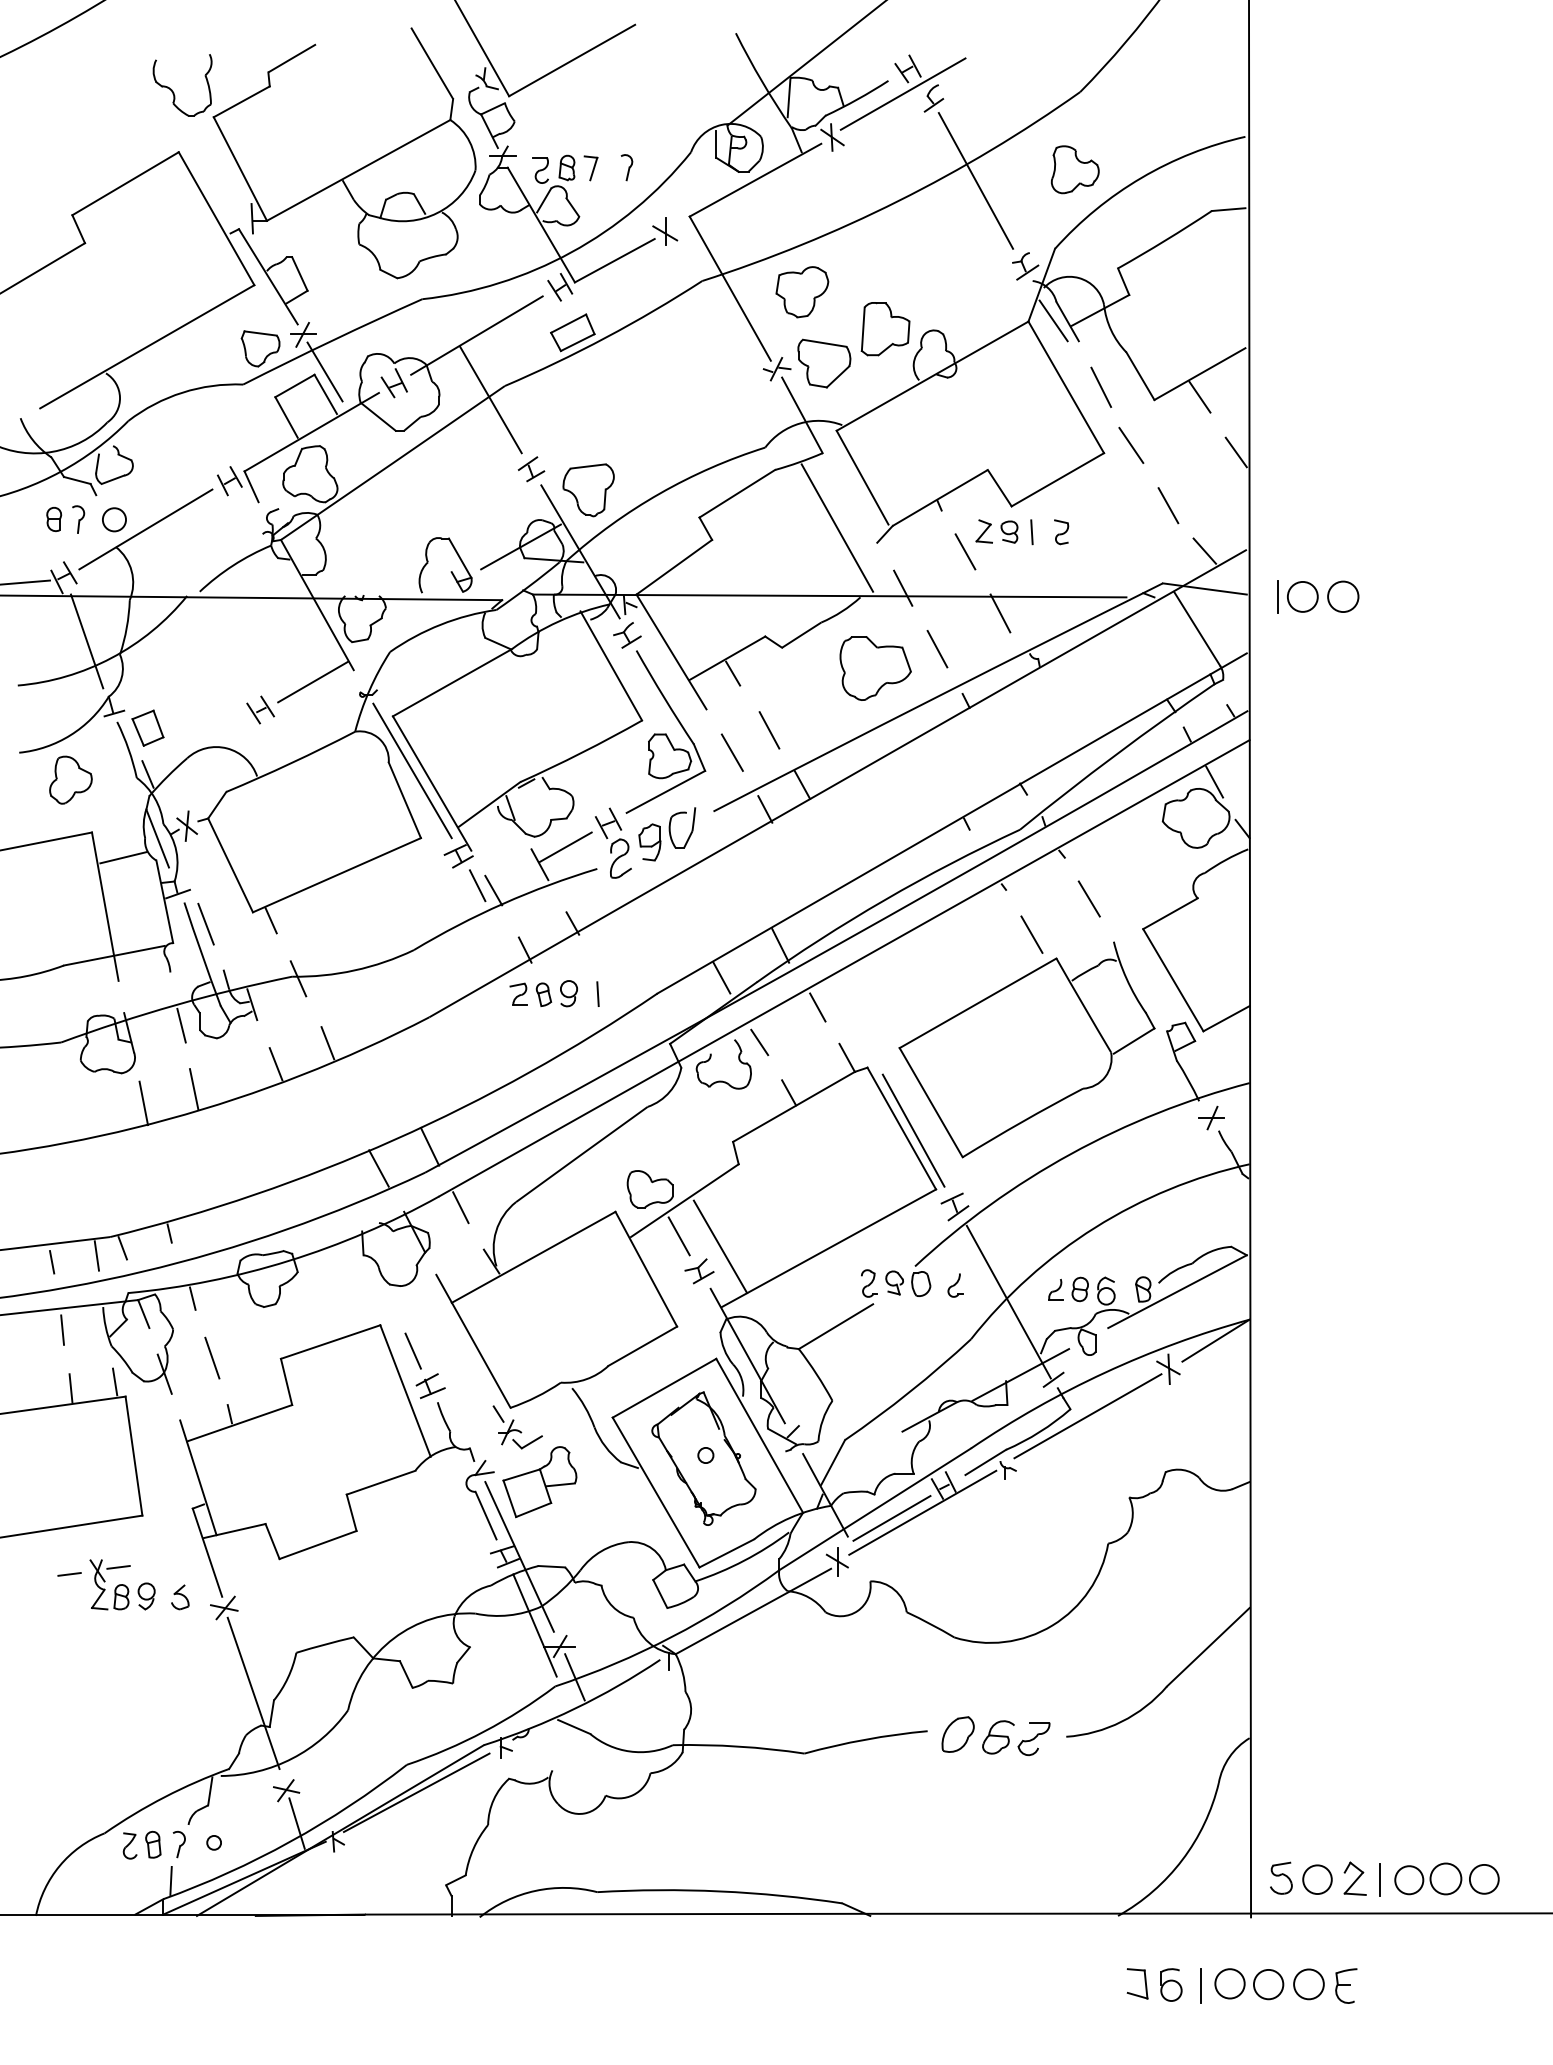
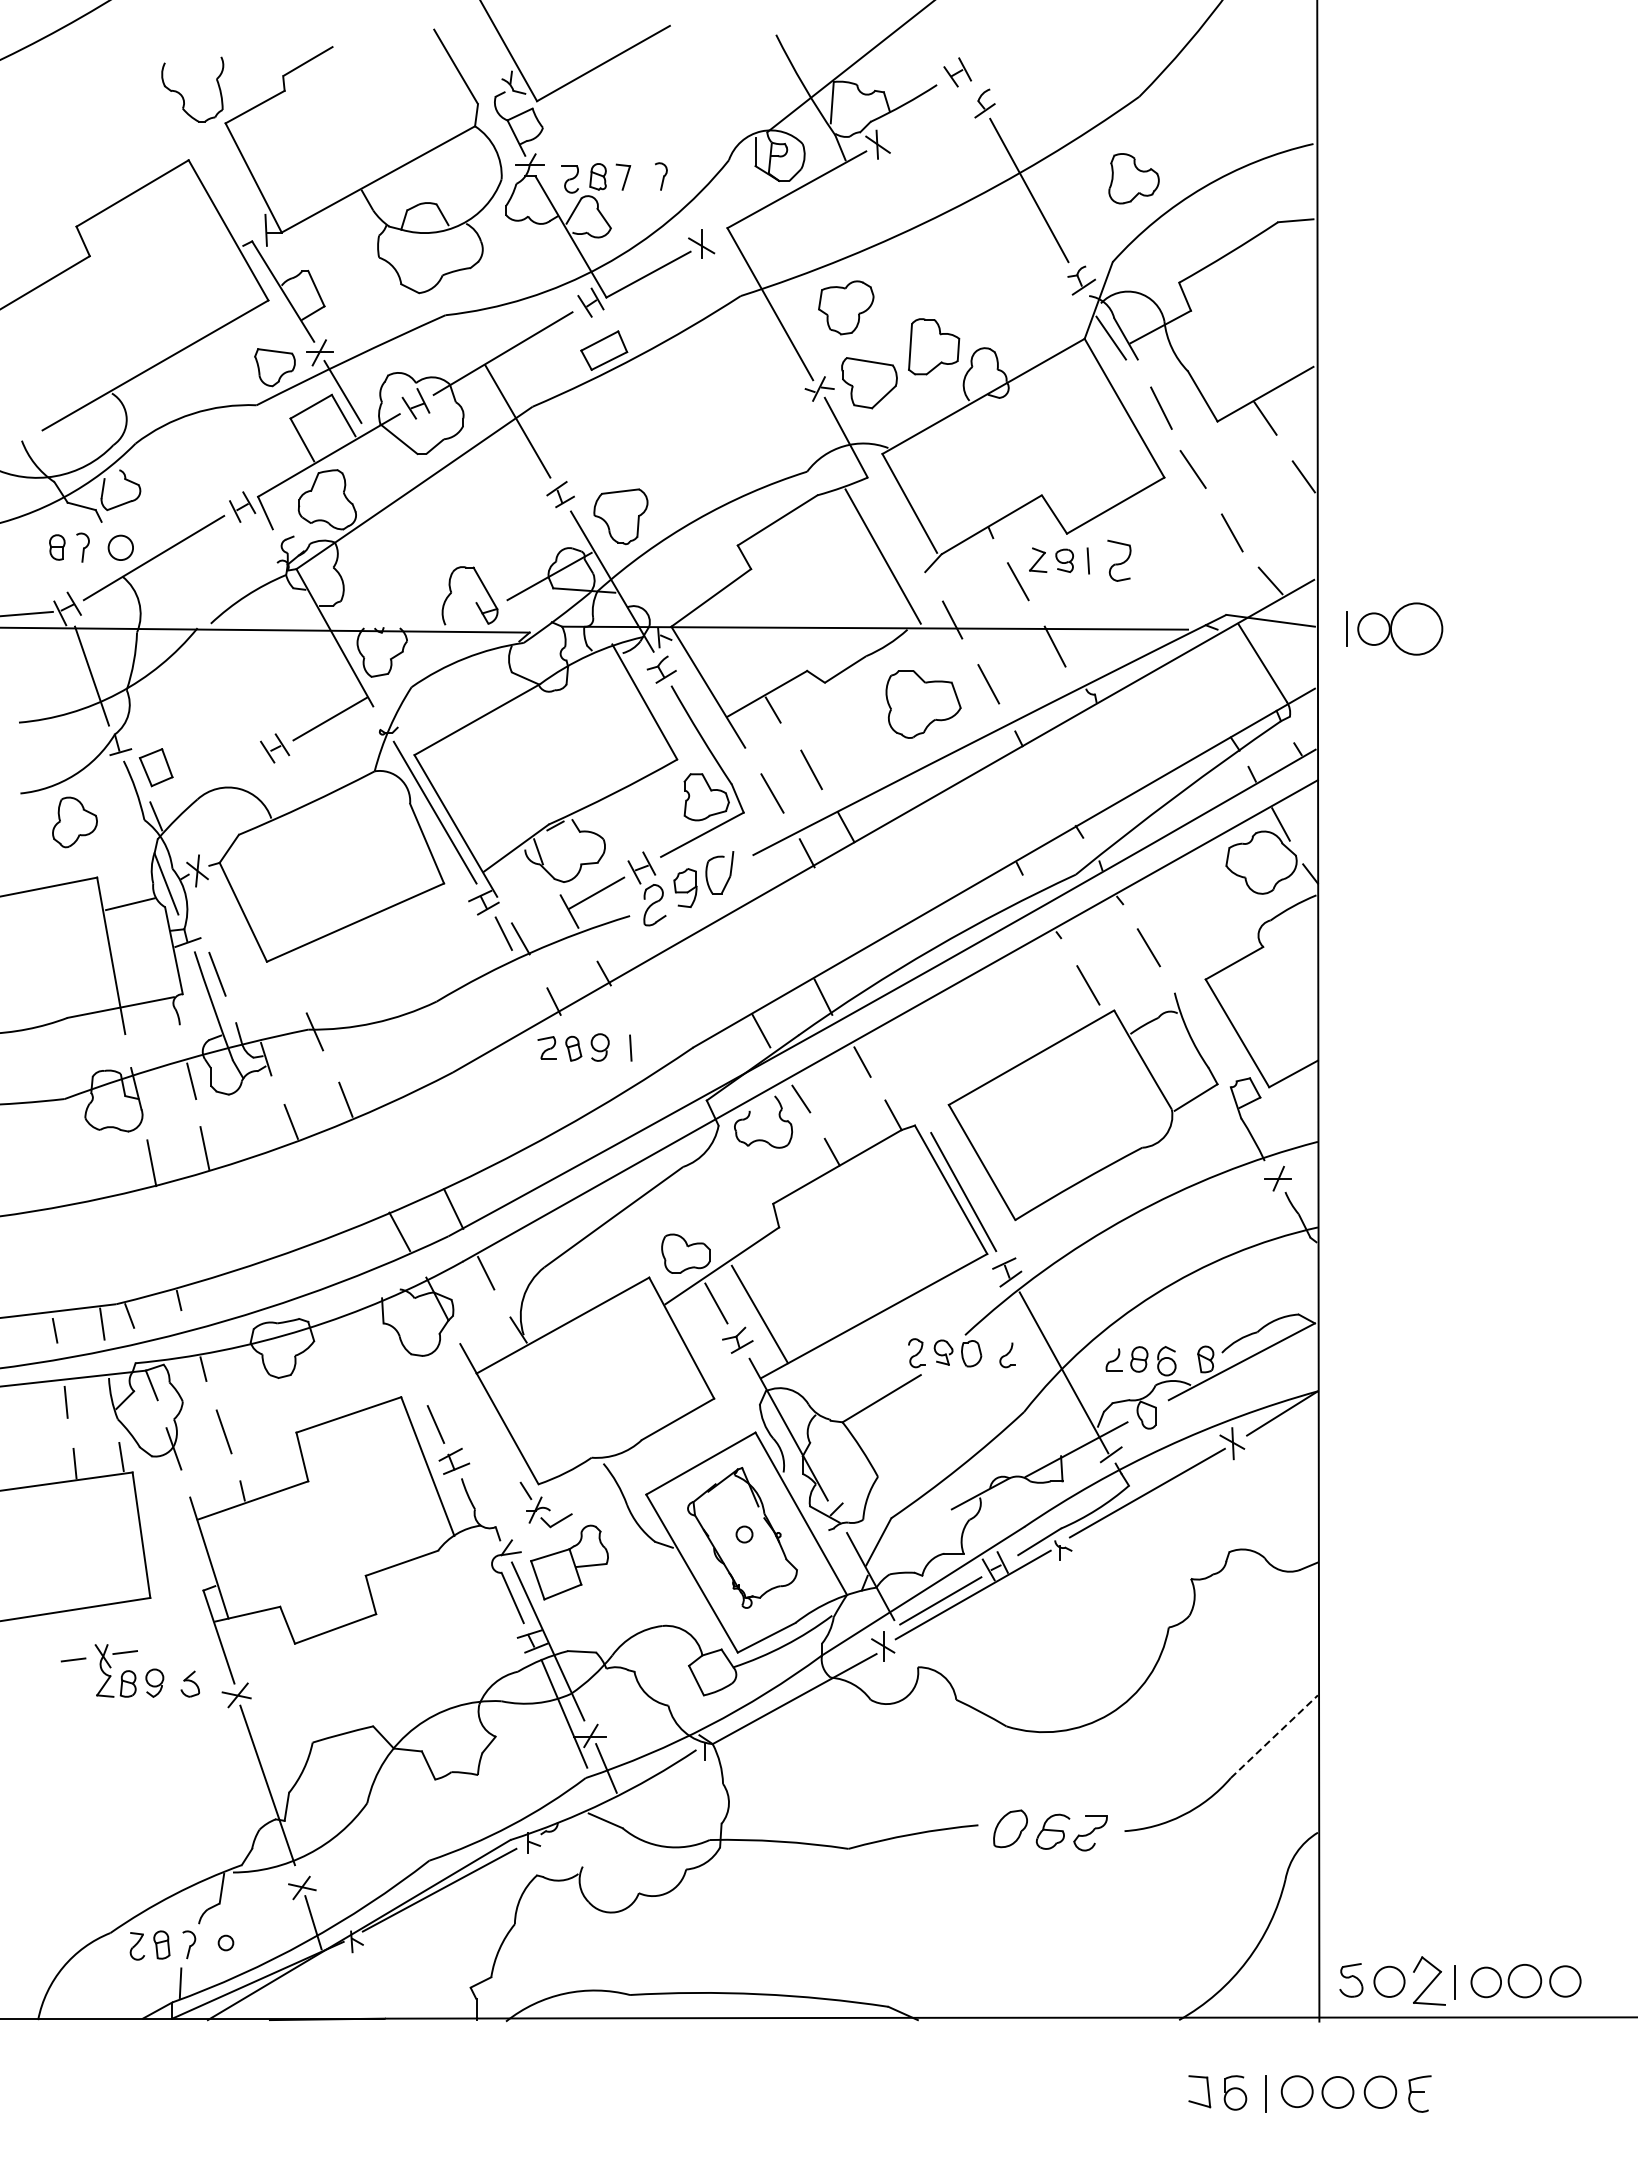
line: (902, 93) -> (951, 98), removed
part: (1061, 532) -> (1119, 561), size x1.6
circle: (1343, 596) -> (1416, 628), size x1.6
line: (270, 920) -> (285, 970), removed
line: (1208, 1647) -> (1274, 1737), solid -> dashed
part: (1354, 1878) -> (1428, 1980), size x1.4

